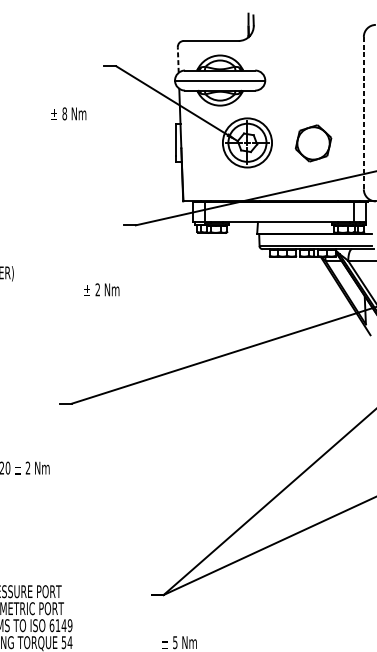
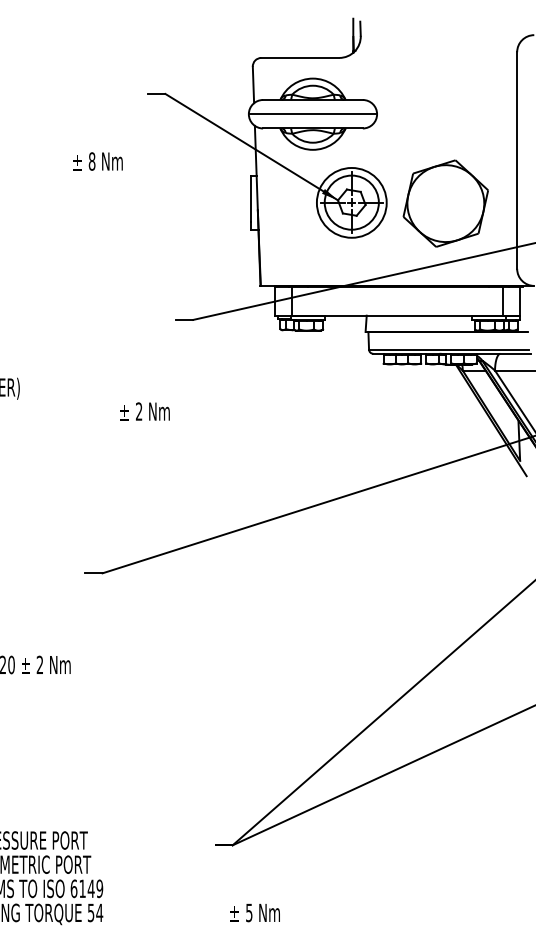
line: (178, 59) -> (253, 84), dashed -> solid
line: (364, 113) -> (517, 161), dashed -> solid
part: (313, 143) -> (445, 203), size x1.67

